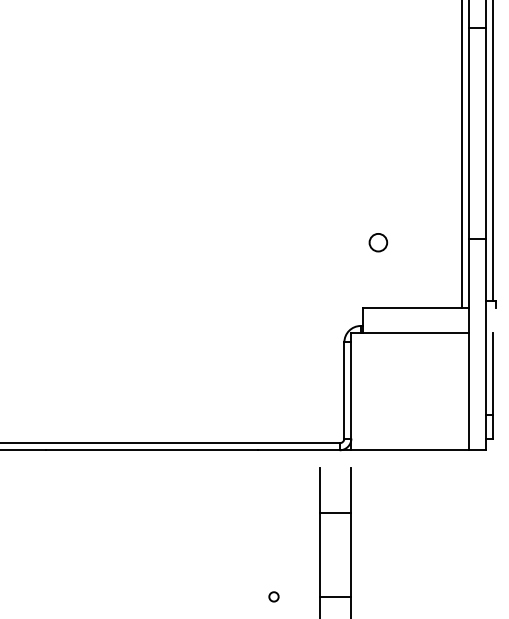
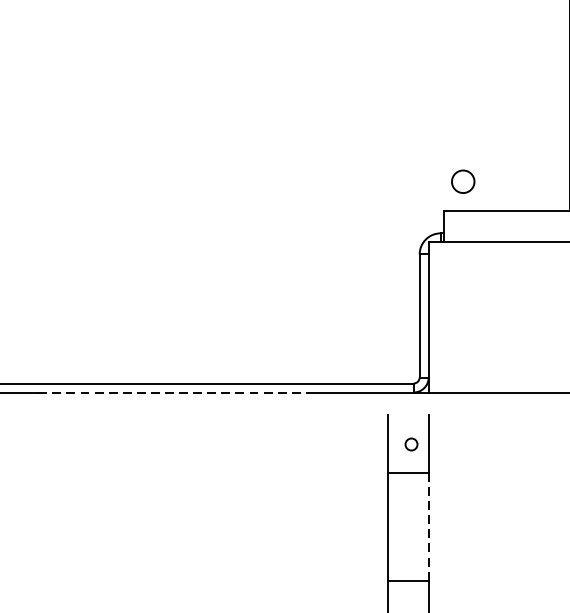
circle: (378, 242) -> (463, 181), moved
line: (152, 450) -> (174, 392), solid -> dashed
line: (351, 554) -> (428, 525), solid -> dashed
circle: (273, 596) -> (410, 443), moved

